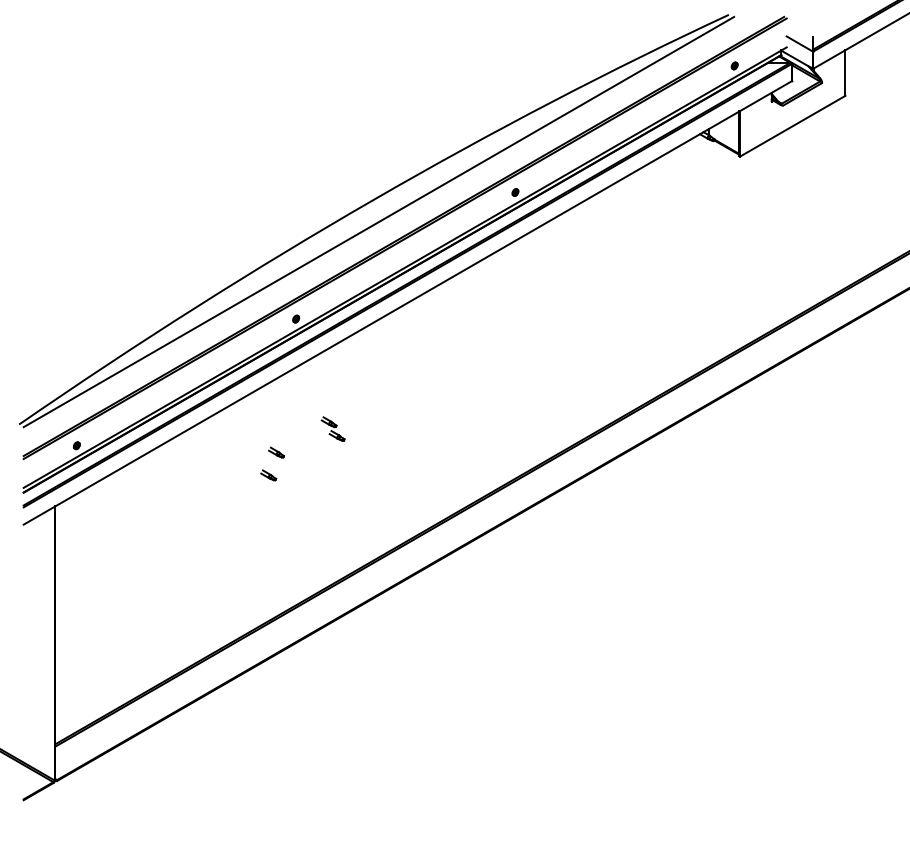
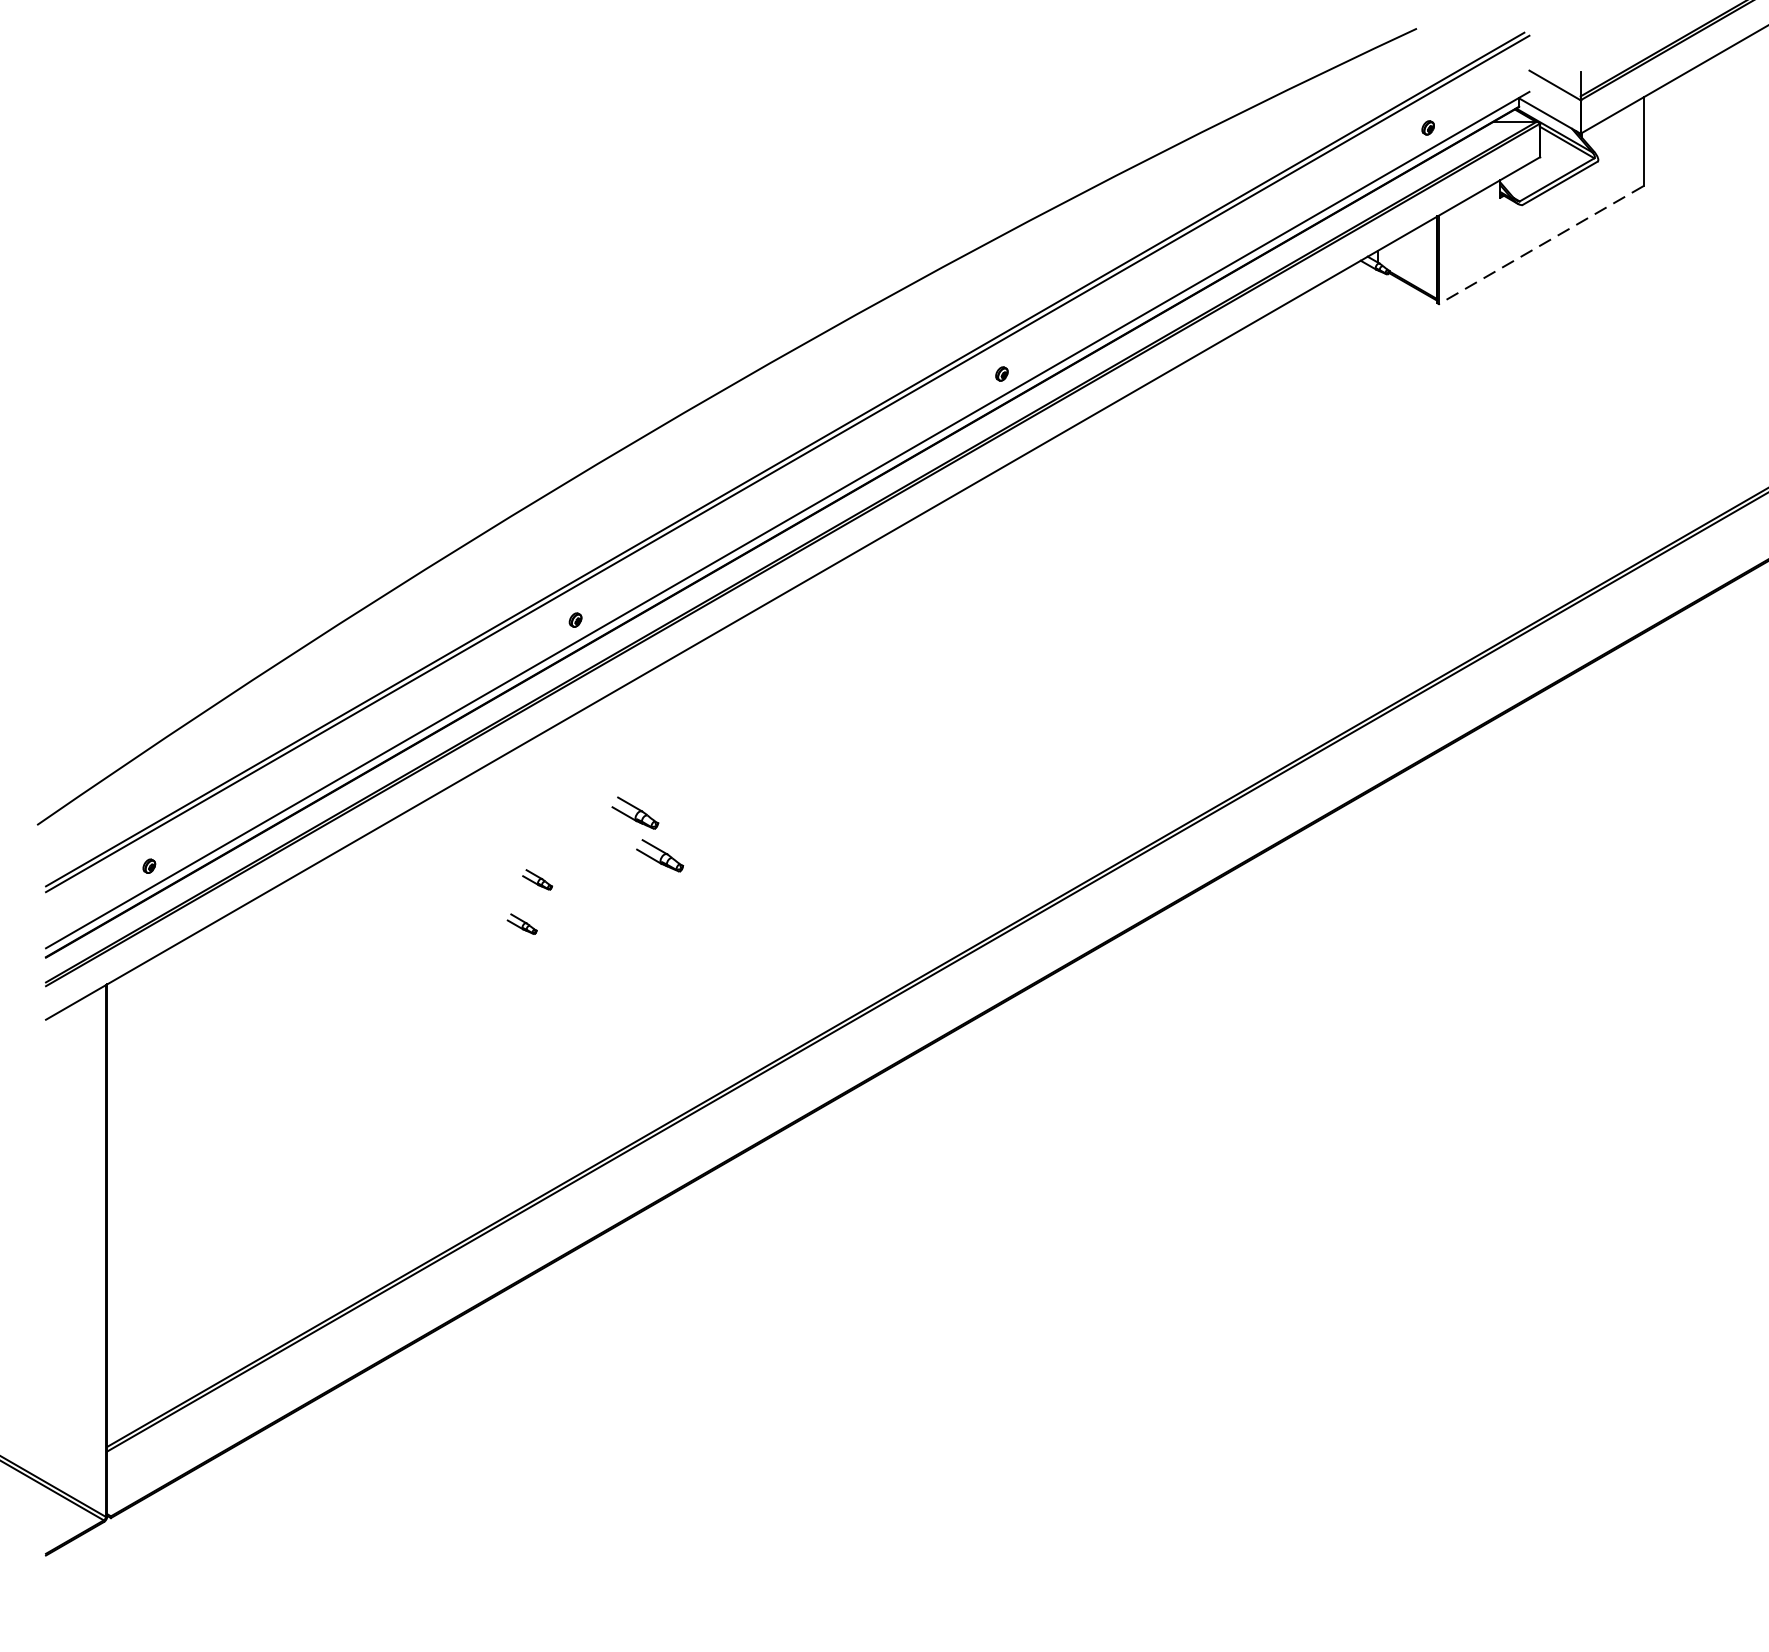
line: (792, 126) -> (1540, 245), solid -> dashed
line: (378, 221) -> (735, 430), removed
part: (332, 428) -> (646, 832), size x1.6

